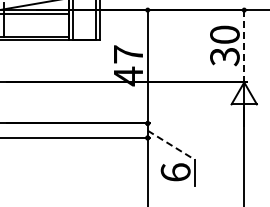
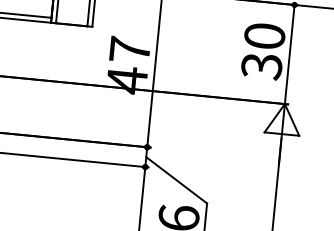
line: (244, 46) -> (290, 54), dashed -> solid
line: (171, 145) -> (176, 180), dashed -> solid

